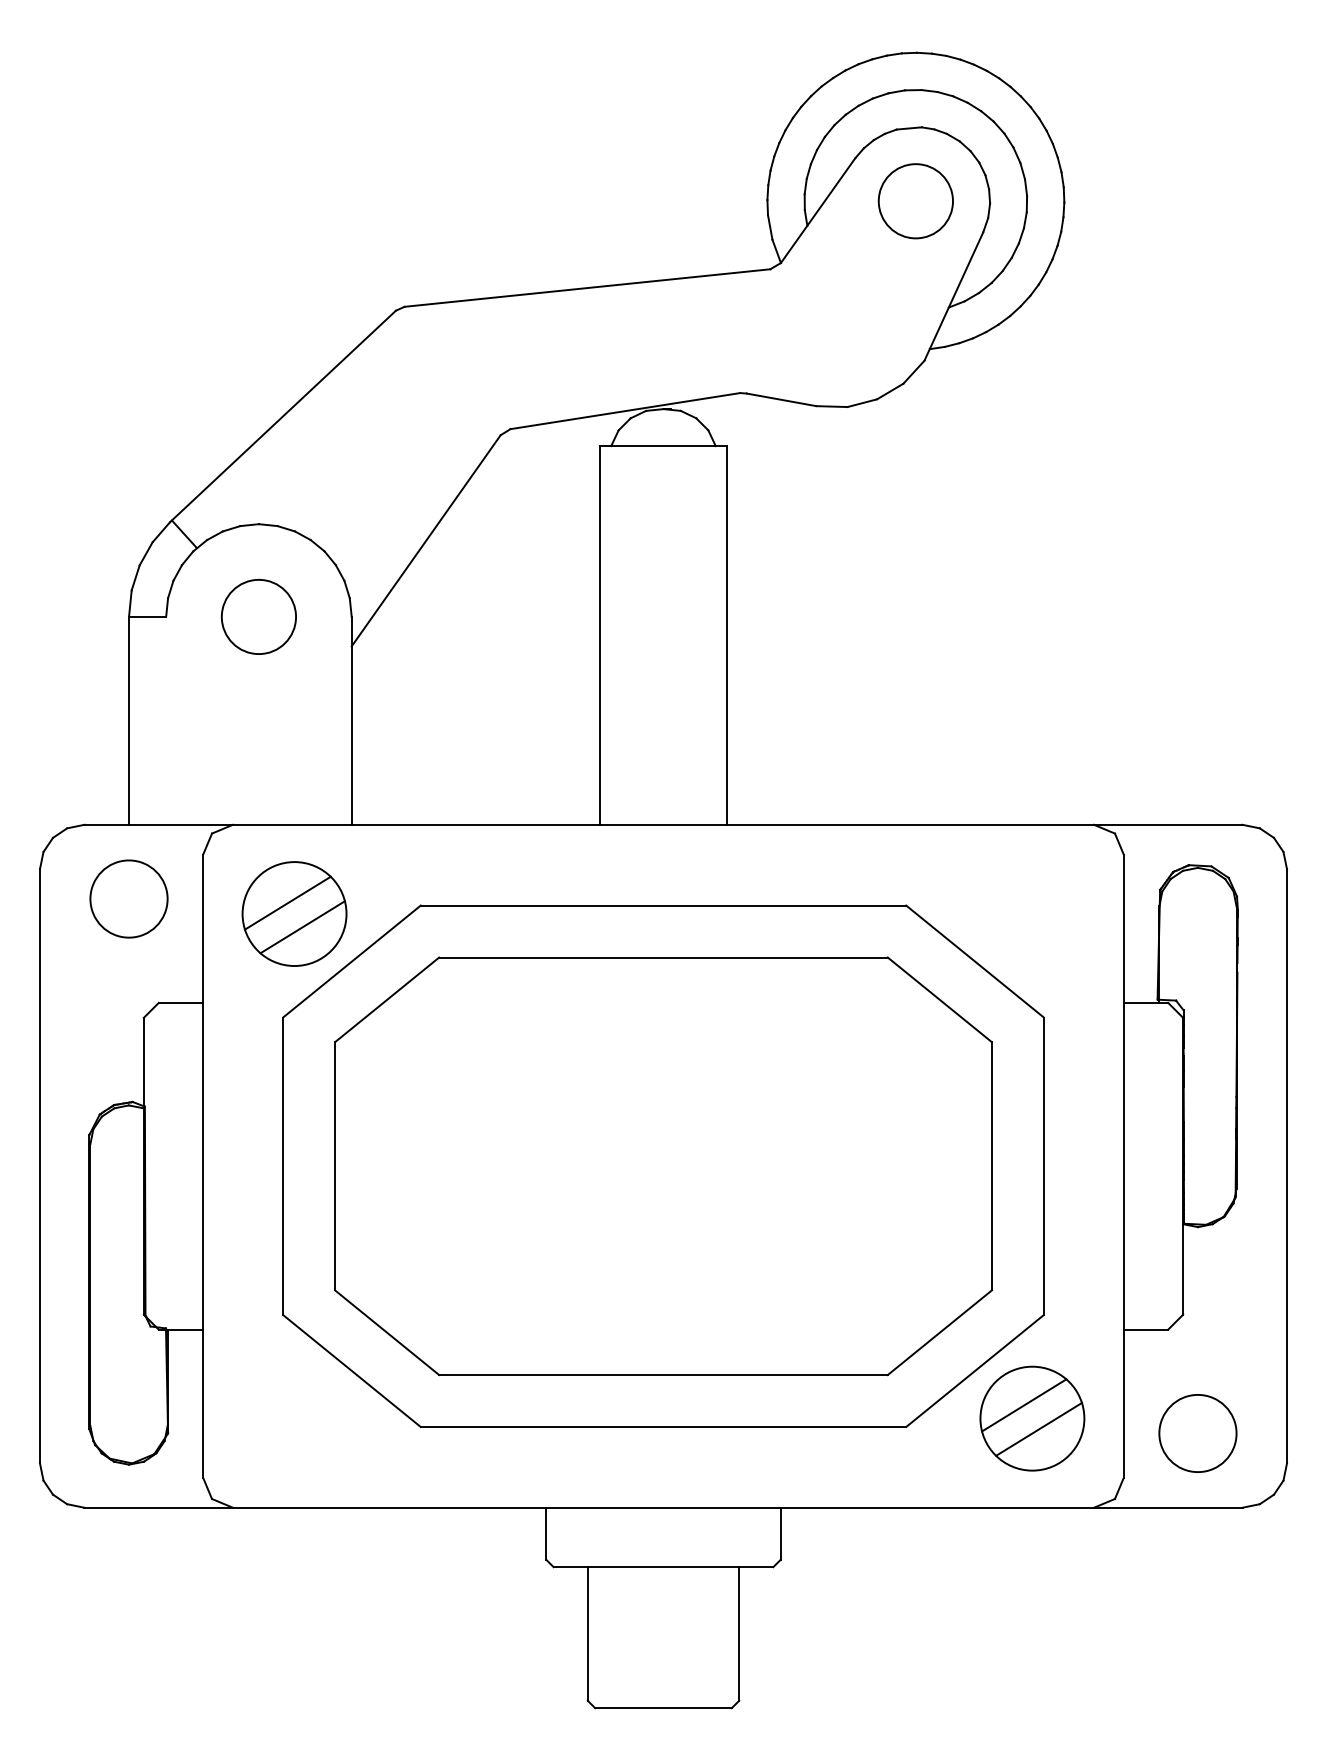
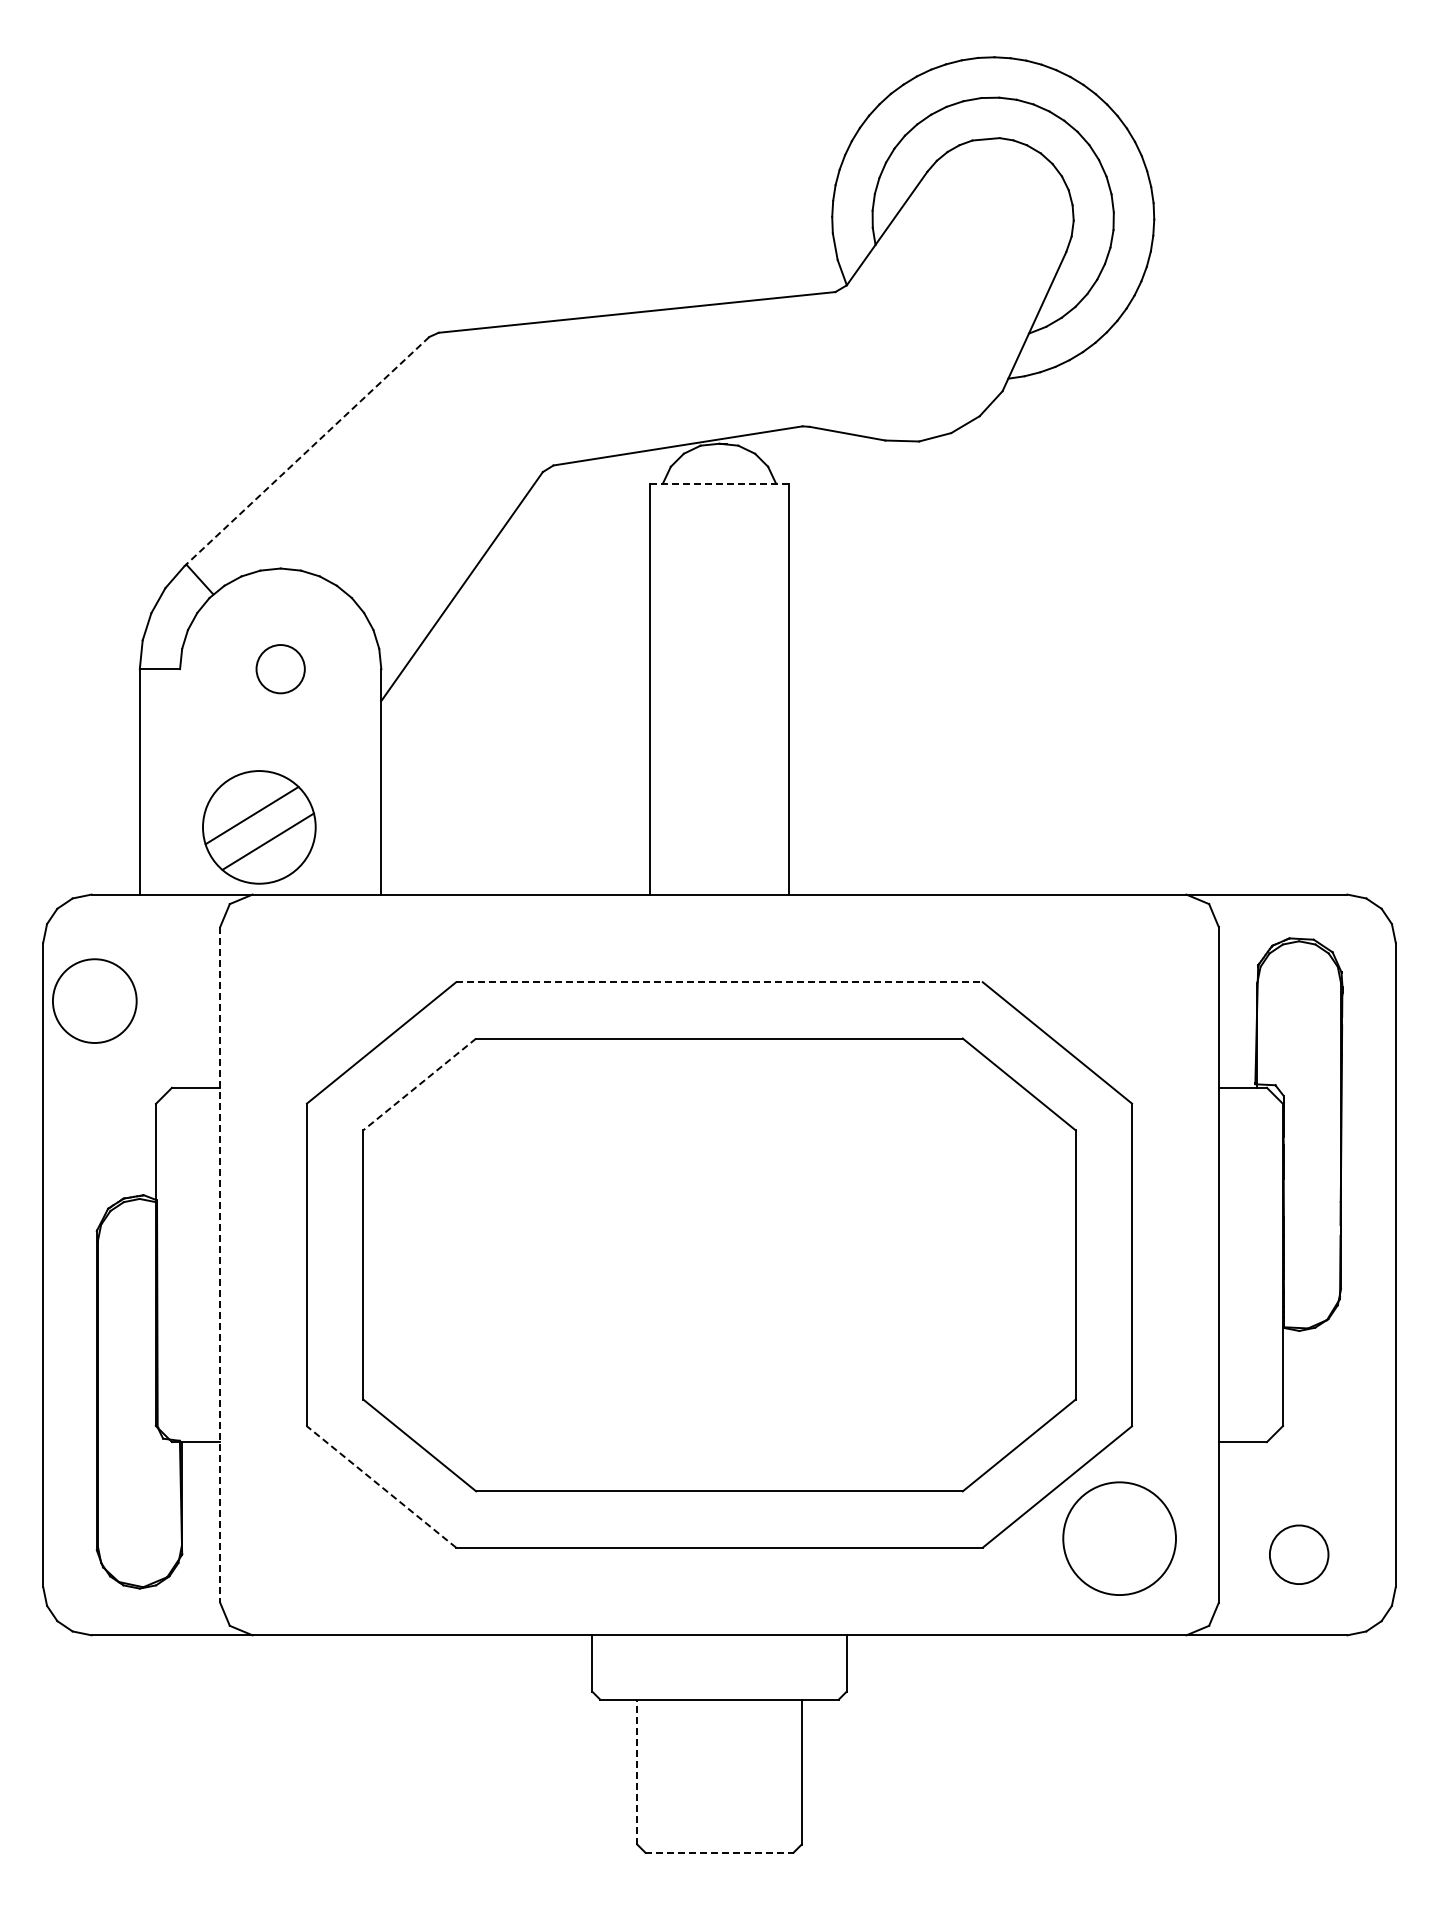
circle: (916, 201) -> (993, 218), removed
line: (282, 416) -> (306, 451), solid -> dashed
line: (663, 445) -> (719, 483), solid -> dashed
circle: (258, 616) -> (280, 668), size x0.6
circle: (128, 898) -> (94, 1000), moved
line: (663, 905) -> (719, 982), solid -> dashed
part: (294, 914) -> (259, 827), moved
line: (386, 999) -> (419, 1084), solid -> dashed
line: (203, 1166) -> (220, 1265), solid -> dashed
line: (351, 1370) -> (381, 1486), solid -> dashed
line: (1024, 1405) -> (1110, 1524), removed
line: (1038, 1428) -> (1126, 1549), removed
circle: (1198, 1433) -> (1299, 1554), size x0.7
line: (587, 1633) -> (637, 1771), solid -> dashed
line: (663, 1707) -> (719, 1852), solid -> dashed

